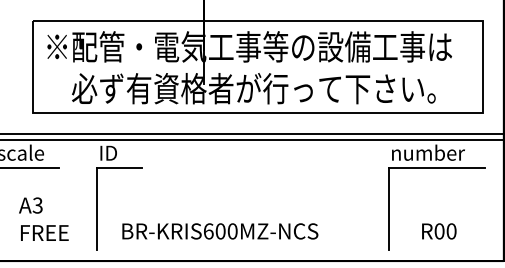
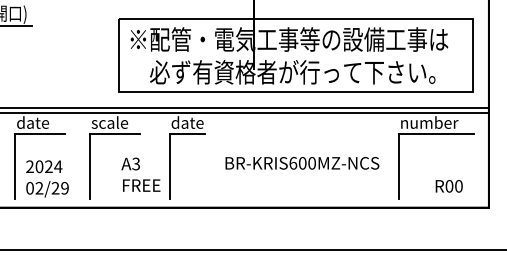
text: (119, 152) -> (187, 122), ID -> date
text: (43, 218) -> (140, 174), moved
text: (220, 231) -> (302, 163), moved
text: (438, 231) -> (448, 186), moved

